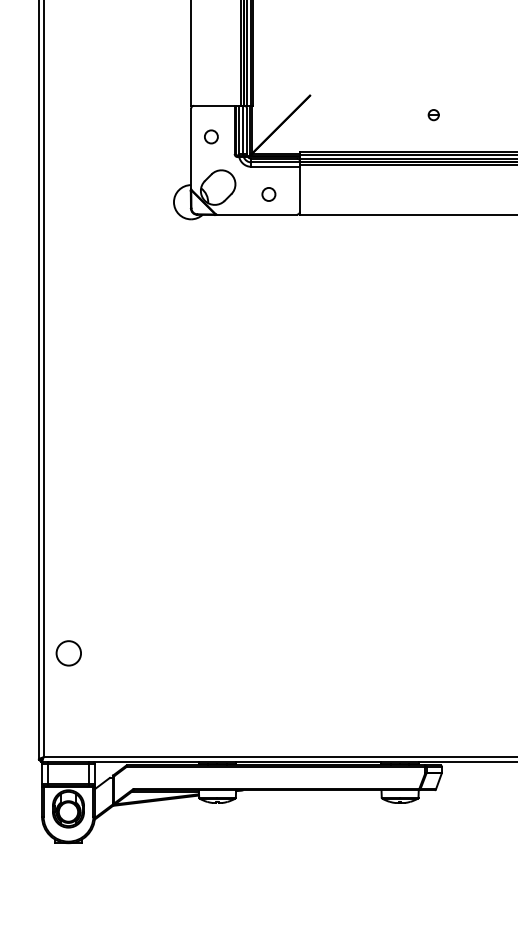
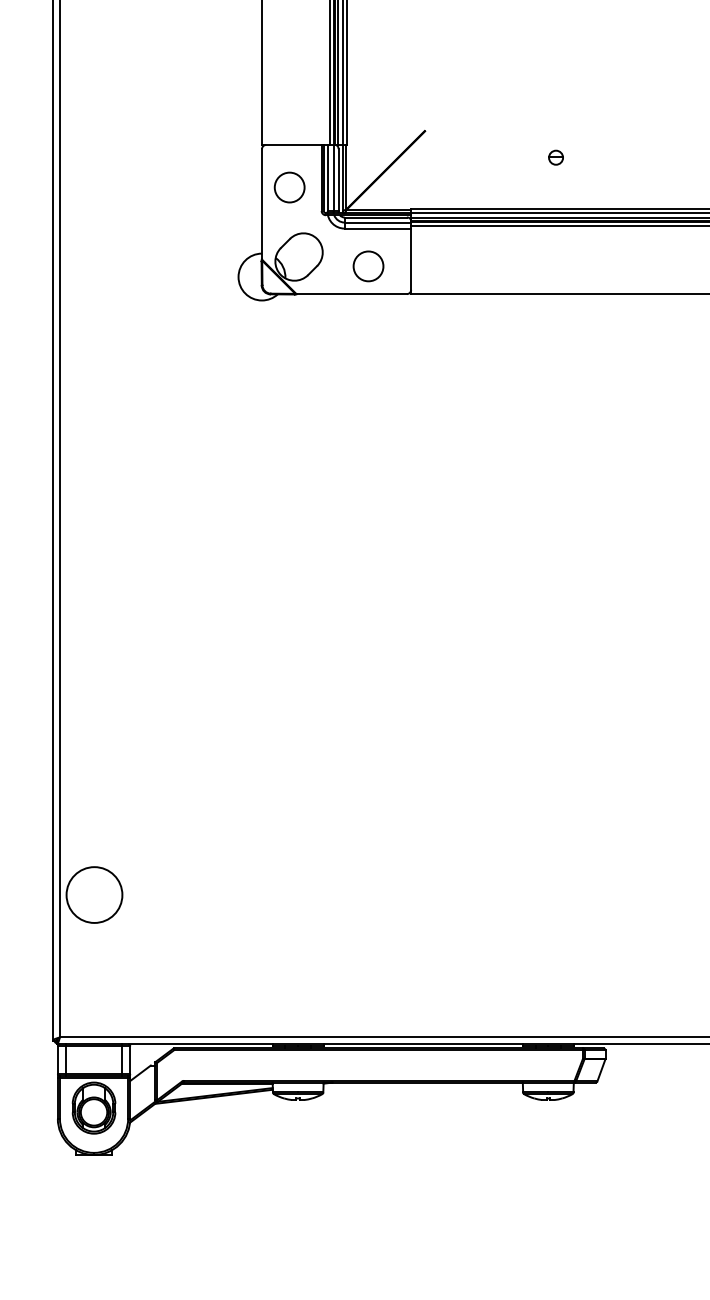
part: (433, 115) -> (555, 158), moved
circle: (211, 136) -> (289, 187), size x1.67
circle: (268, 194) -> (368, 266), size x1.67
circle: (68, 653) -> (94, 895), size x1.67

